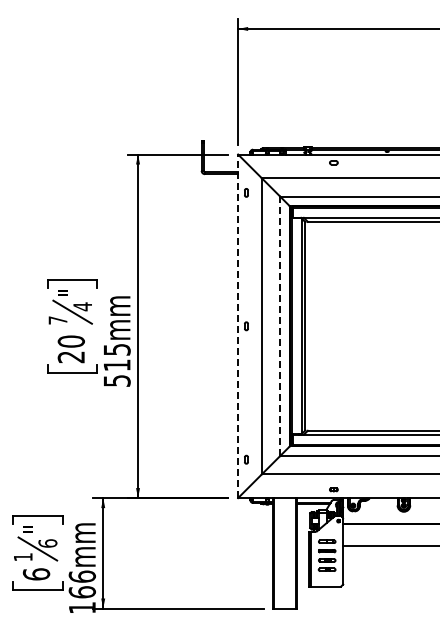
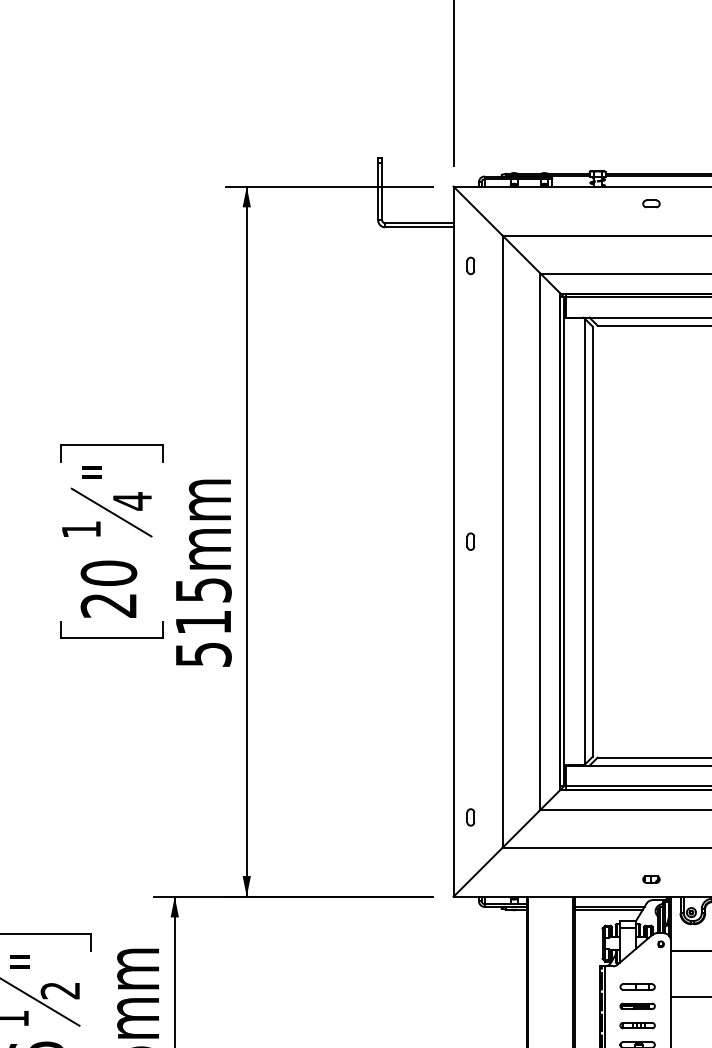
text: (57, 320) -> (80, 529), 7 -> 1
line: (238, 326) -> (454, 542), dashed -> solid
line: (280, 326) -> (541, 542), dashed -> solid
text: (47, 543) -> (59, 990), 6 -> 2

